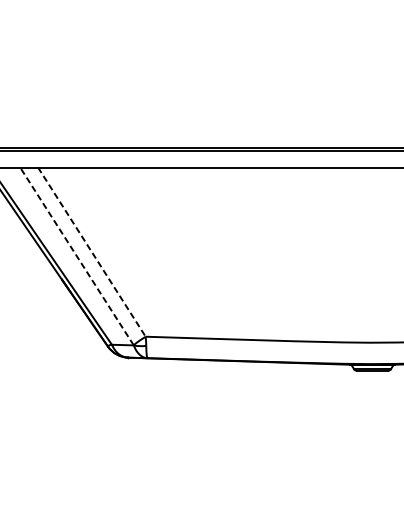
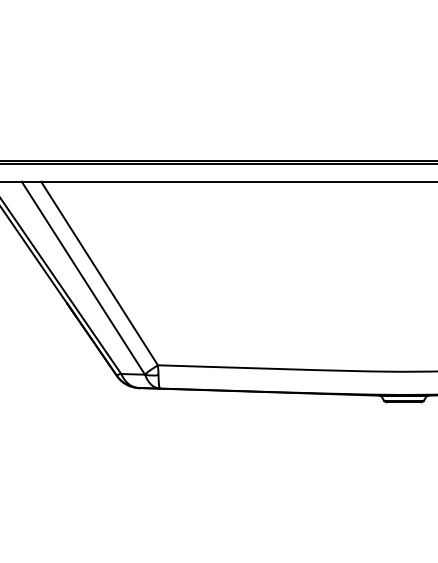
line: (91, 252) -> (99, 273), dashed -> solid
line: (77, 256) -> (83, 278), dashed -> solid

